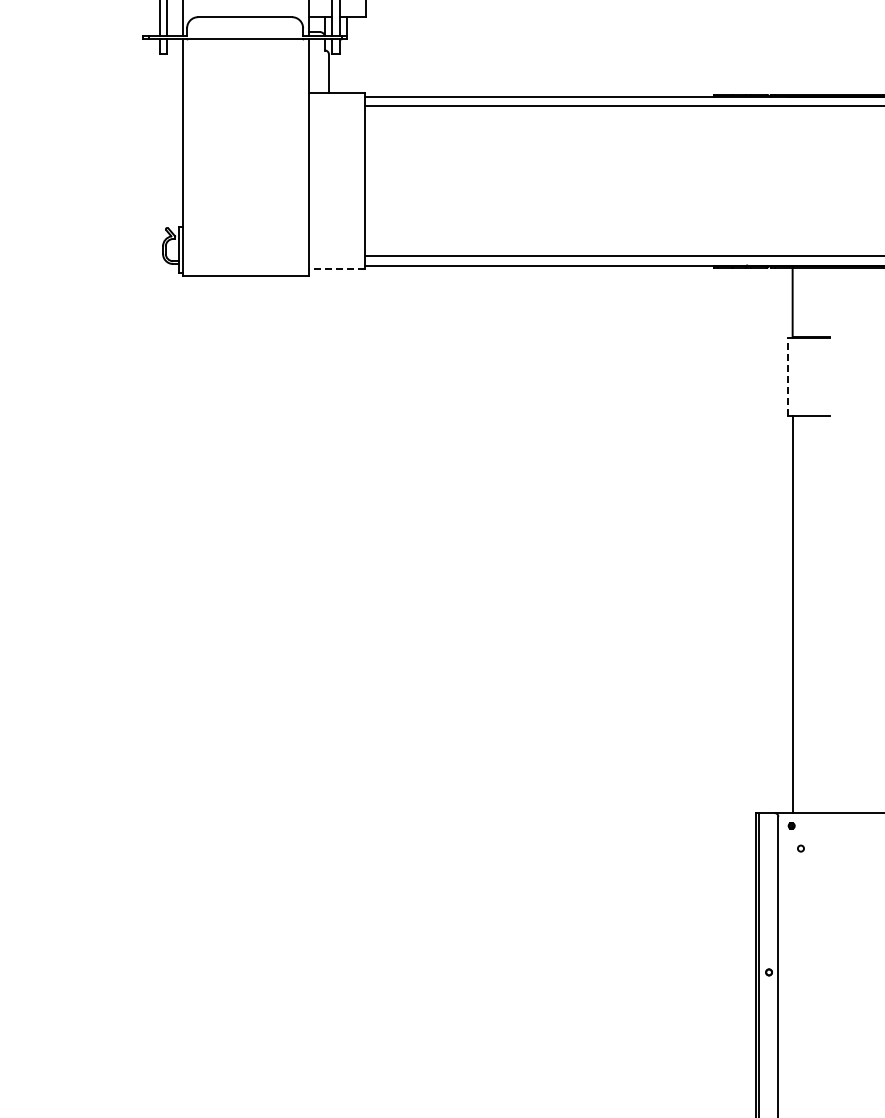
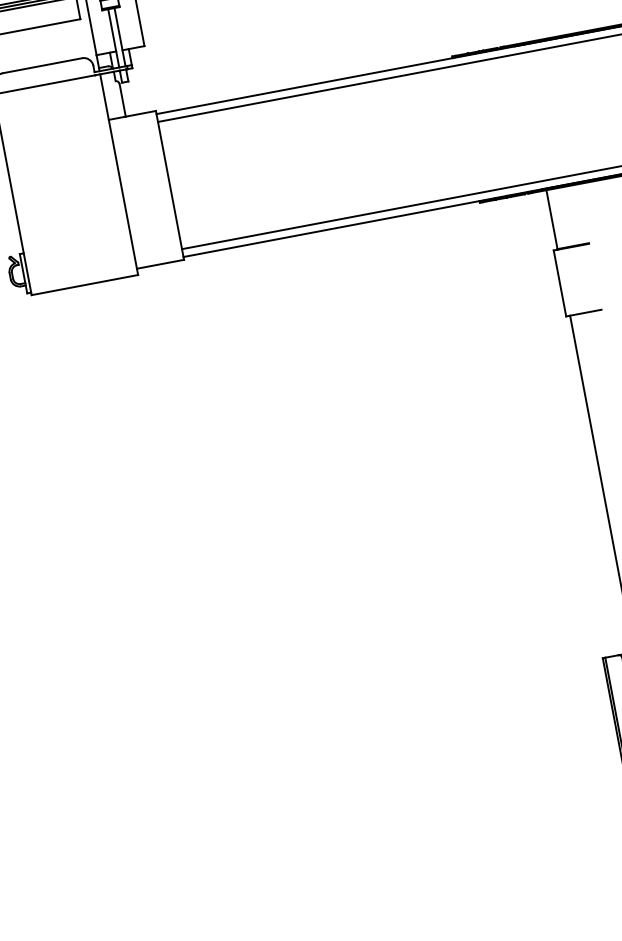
line: (336, 268) -> (160, 264), dashed -> solid
line: (788, 376) -> (560, 283), dashed -> solid

